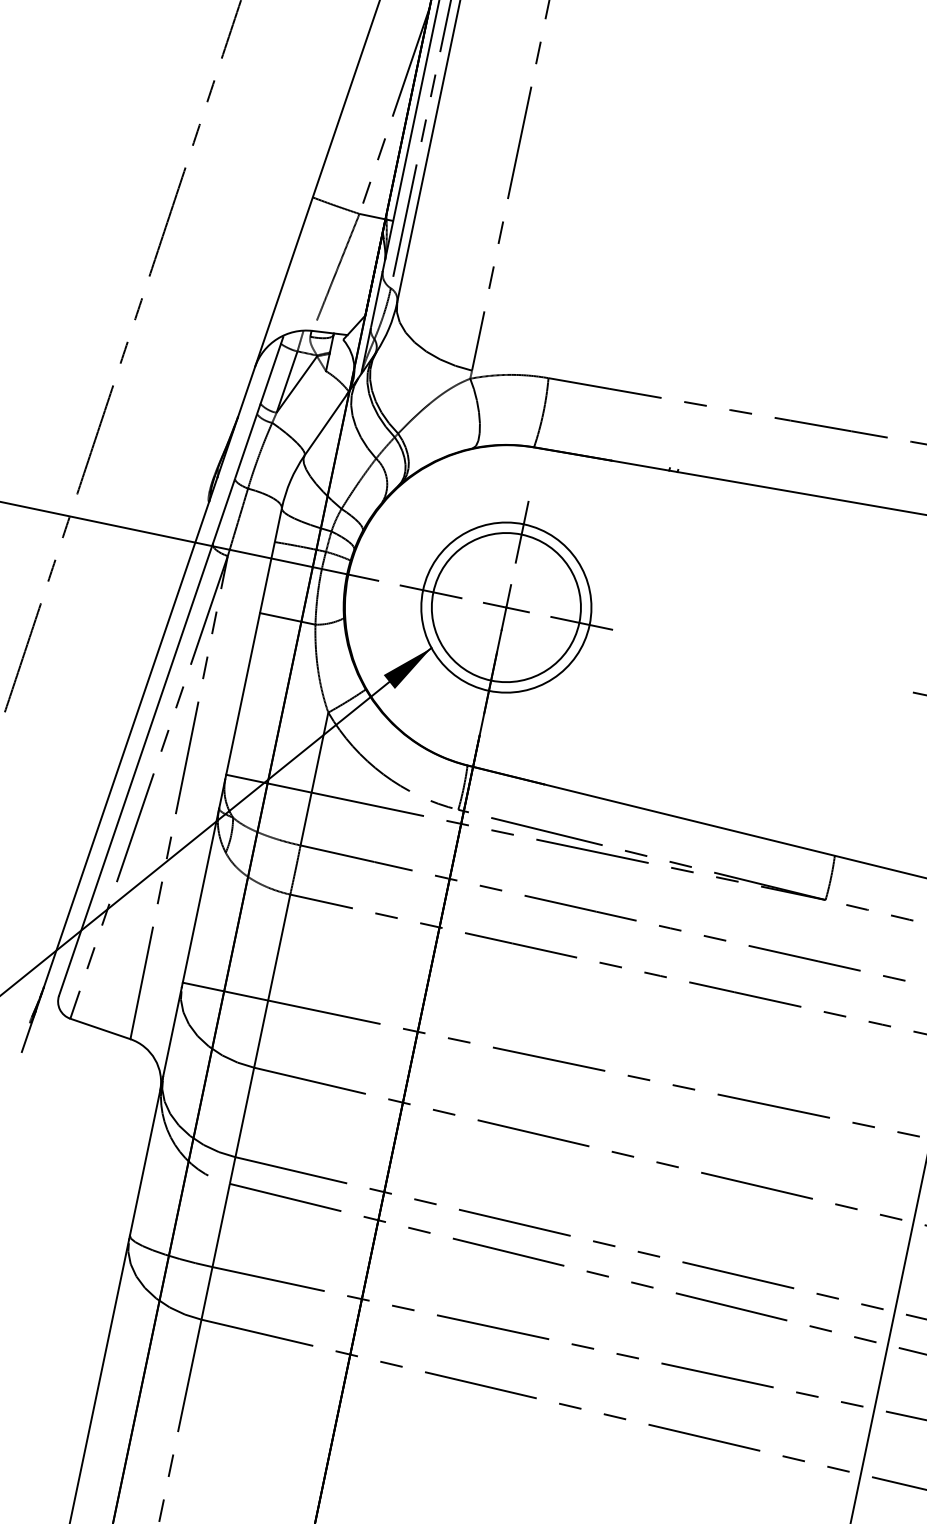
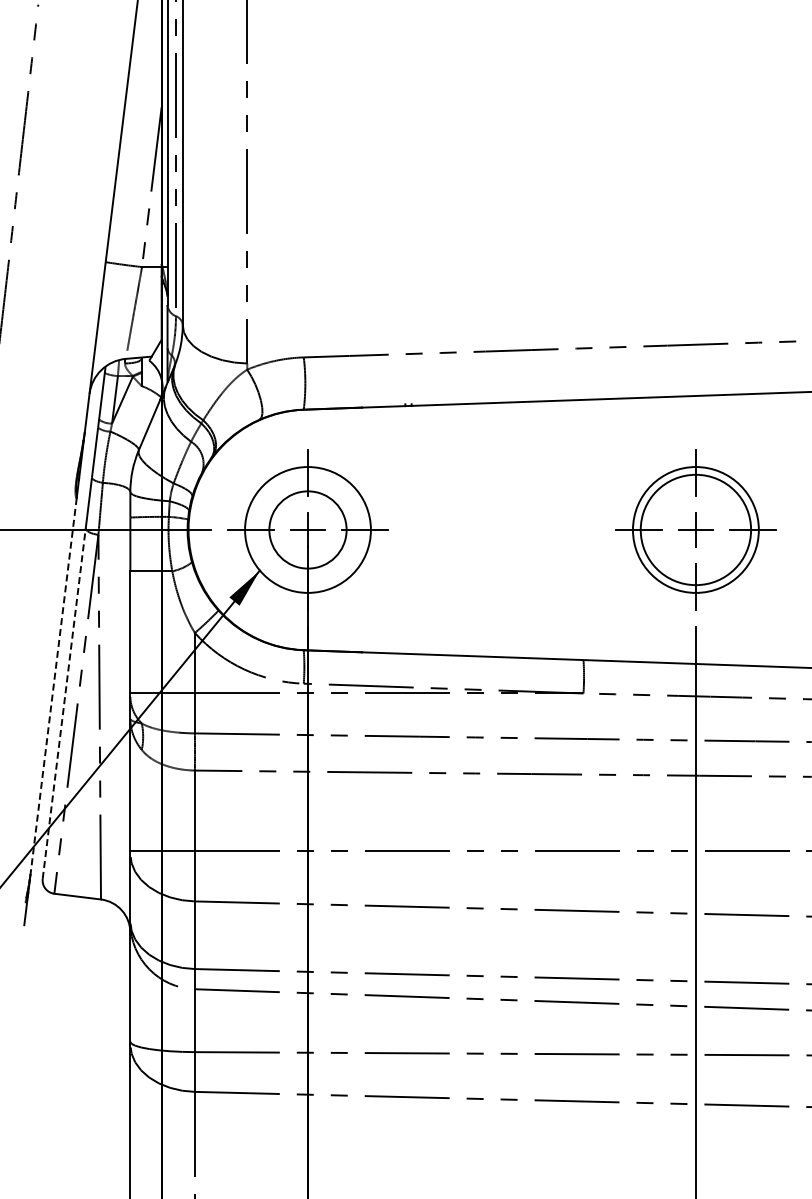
circle: (505, 606) -> (307, 529), size x0.7
line: (126, 744) -> (53, 686), solid -> dashed
line: (136, 769) -> (64, 703), solid -> dashed

